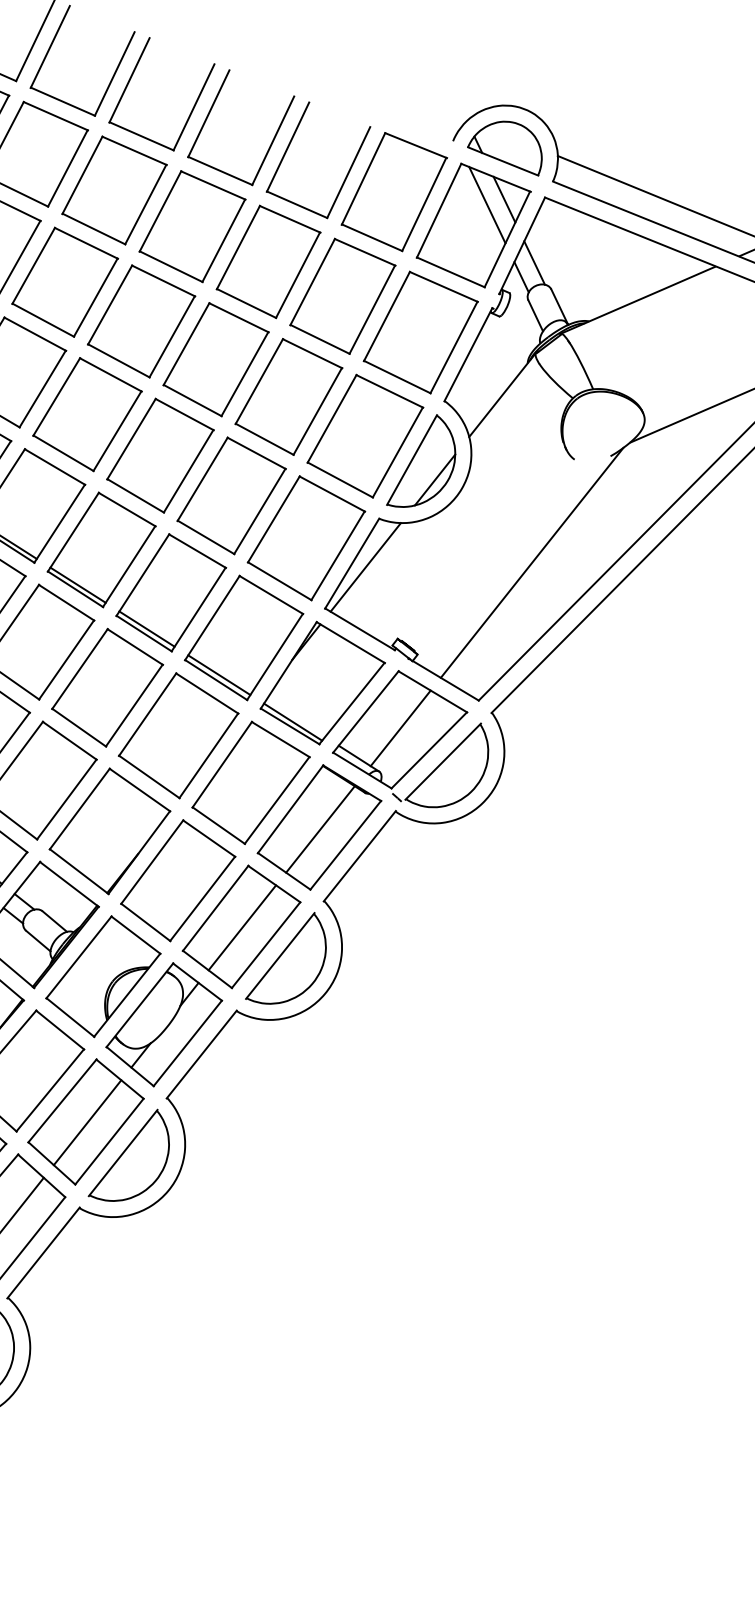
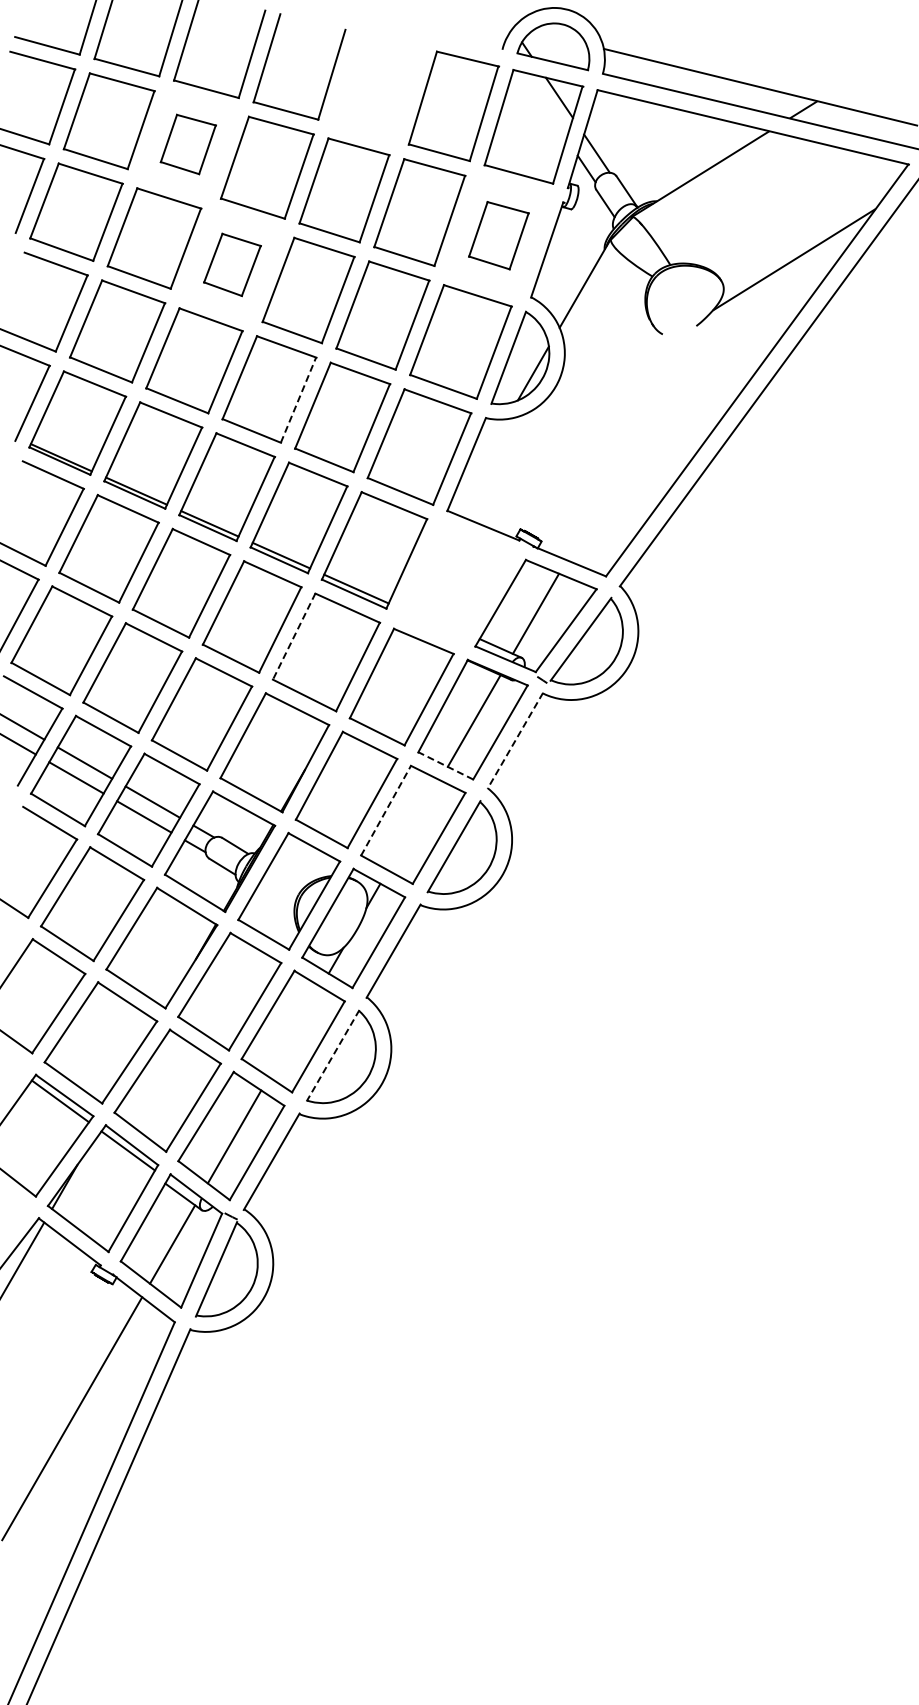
part: (347, 172) -> (406, 94), removed
part: (114, 190) -> (188, 144), size x0.6
line: (486, 205) -> (543, 105), removed
part: (141, 321) -> (232, 264), size x0.6
part: (420, 332) -> (498, 235), size x0.6
line: (188, 470) -> (298, 399), solid -> dashed
line: (531, 562) -> (636, 438), removed
line: (366, 567) -> (480, 466), removed
part: (322, 683) -> (455, 582), removed
line: (146, 715) -> (293, 637), solid -> dashed
line: (359, 856) -> (515, 741), solid -> dashed
line: (283, 870) -> (445, 765), solid -> dashed
line: (216, 908) -> (386, 810), solid -> dashed
line: (242, 928) -> (414, 825), removed
line: (87, 1123) -> (294, 1032), removed
line: (123, 1152) -> (333, 1055), solid -> dashed

